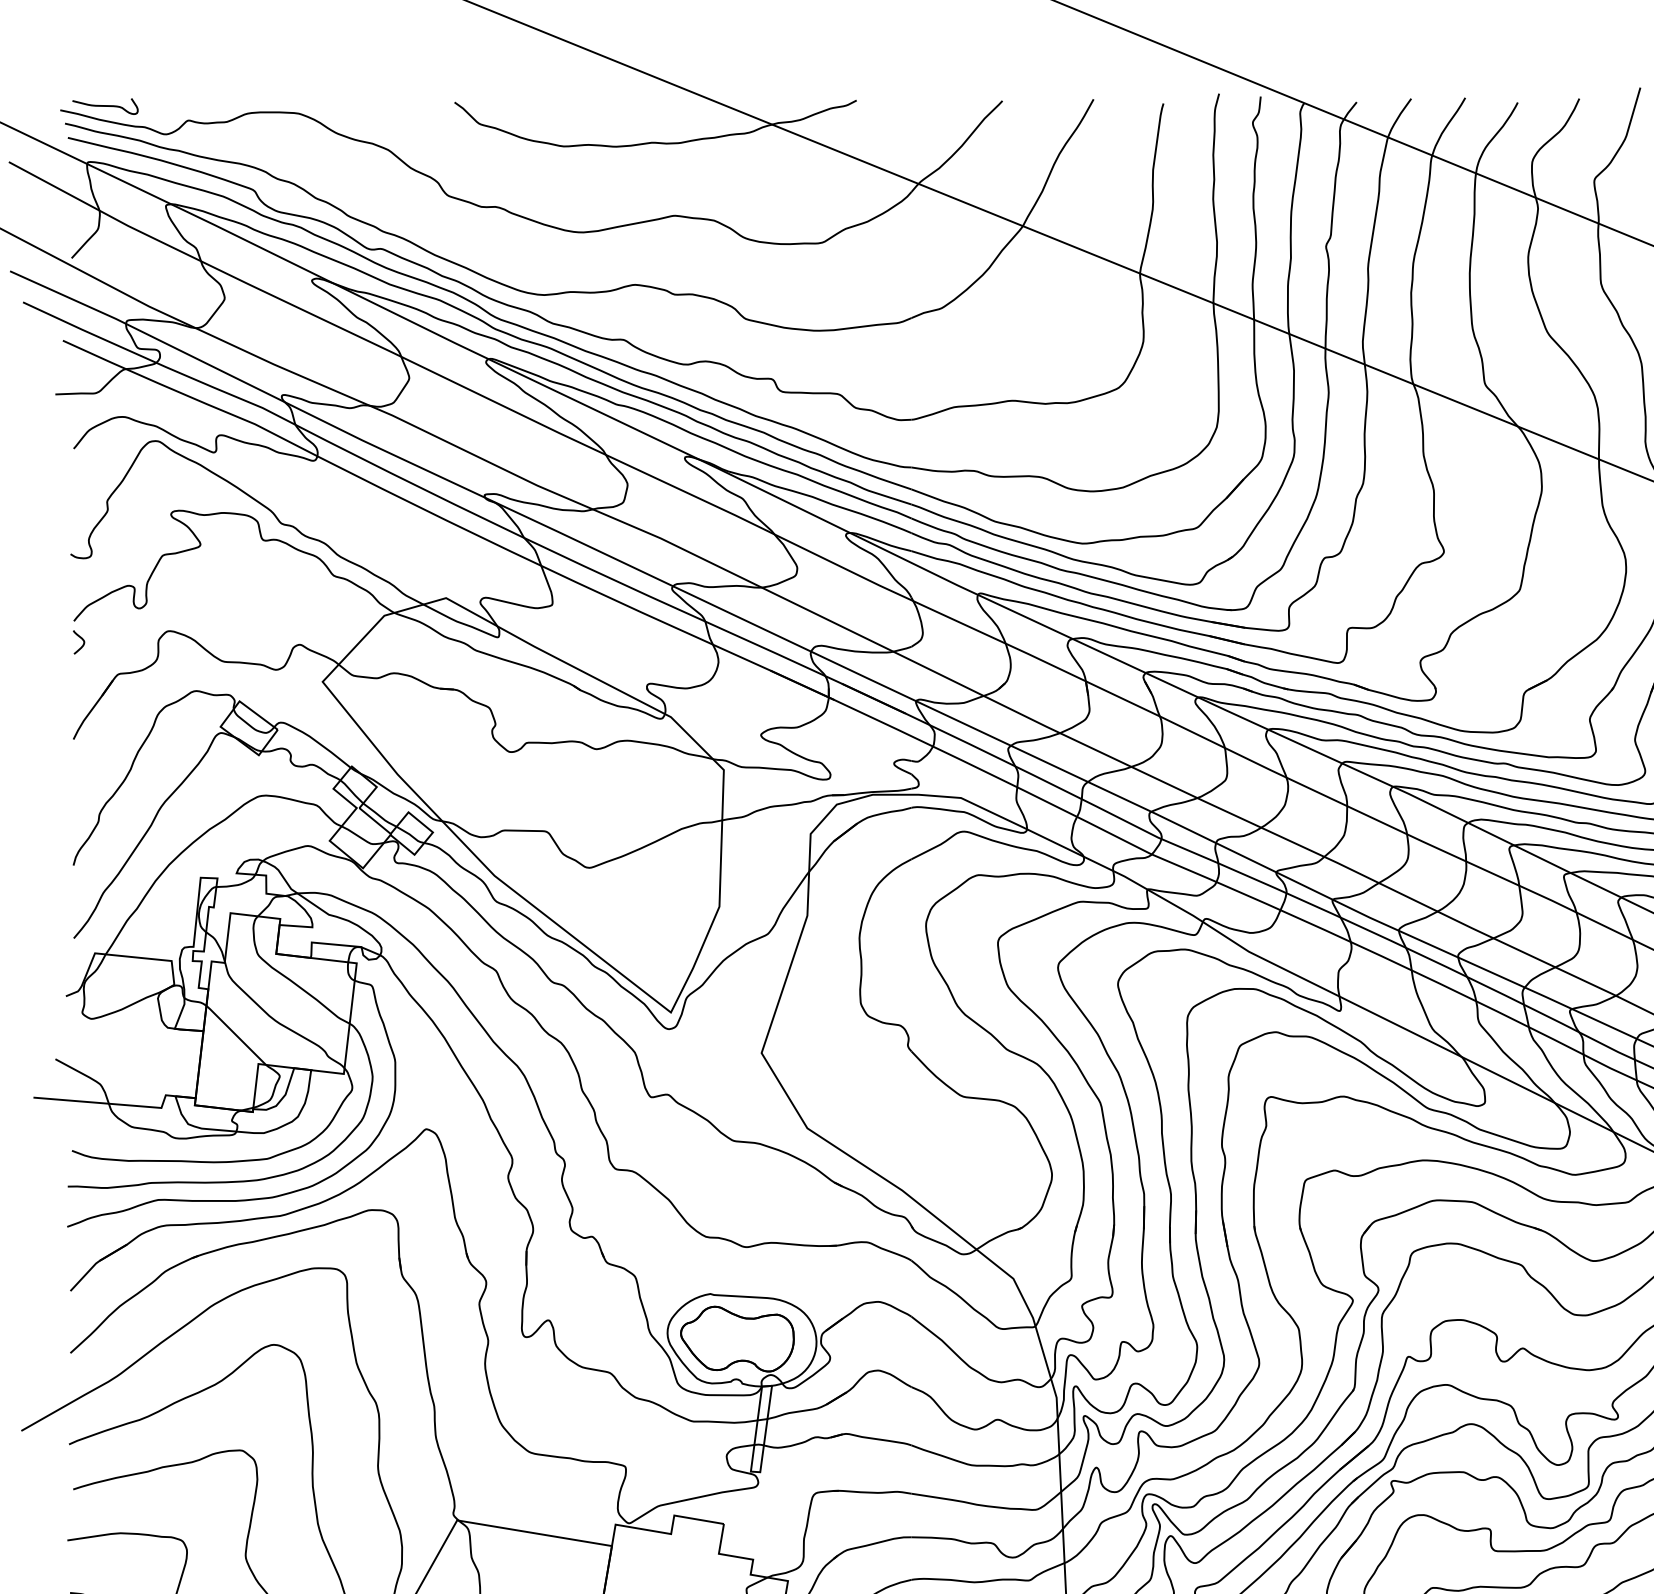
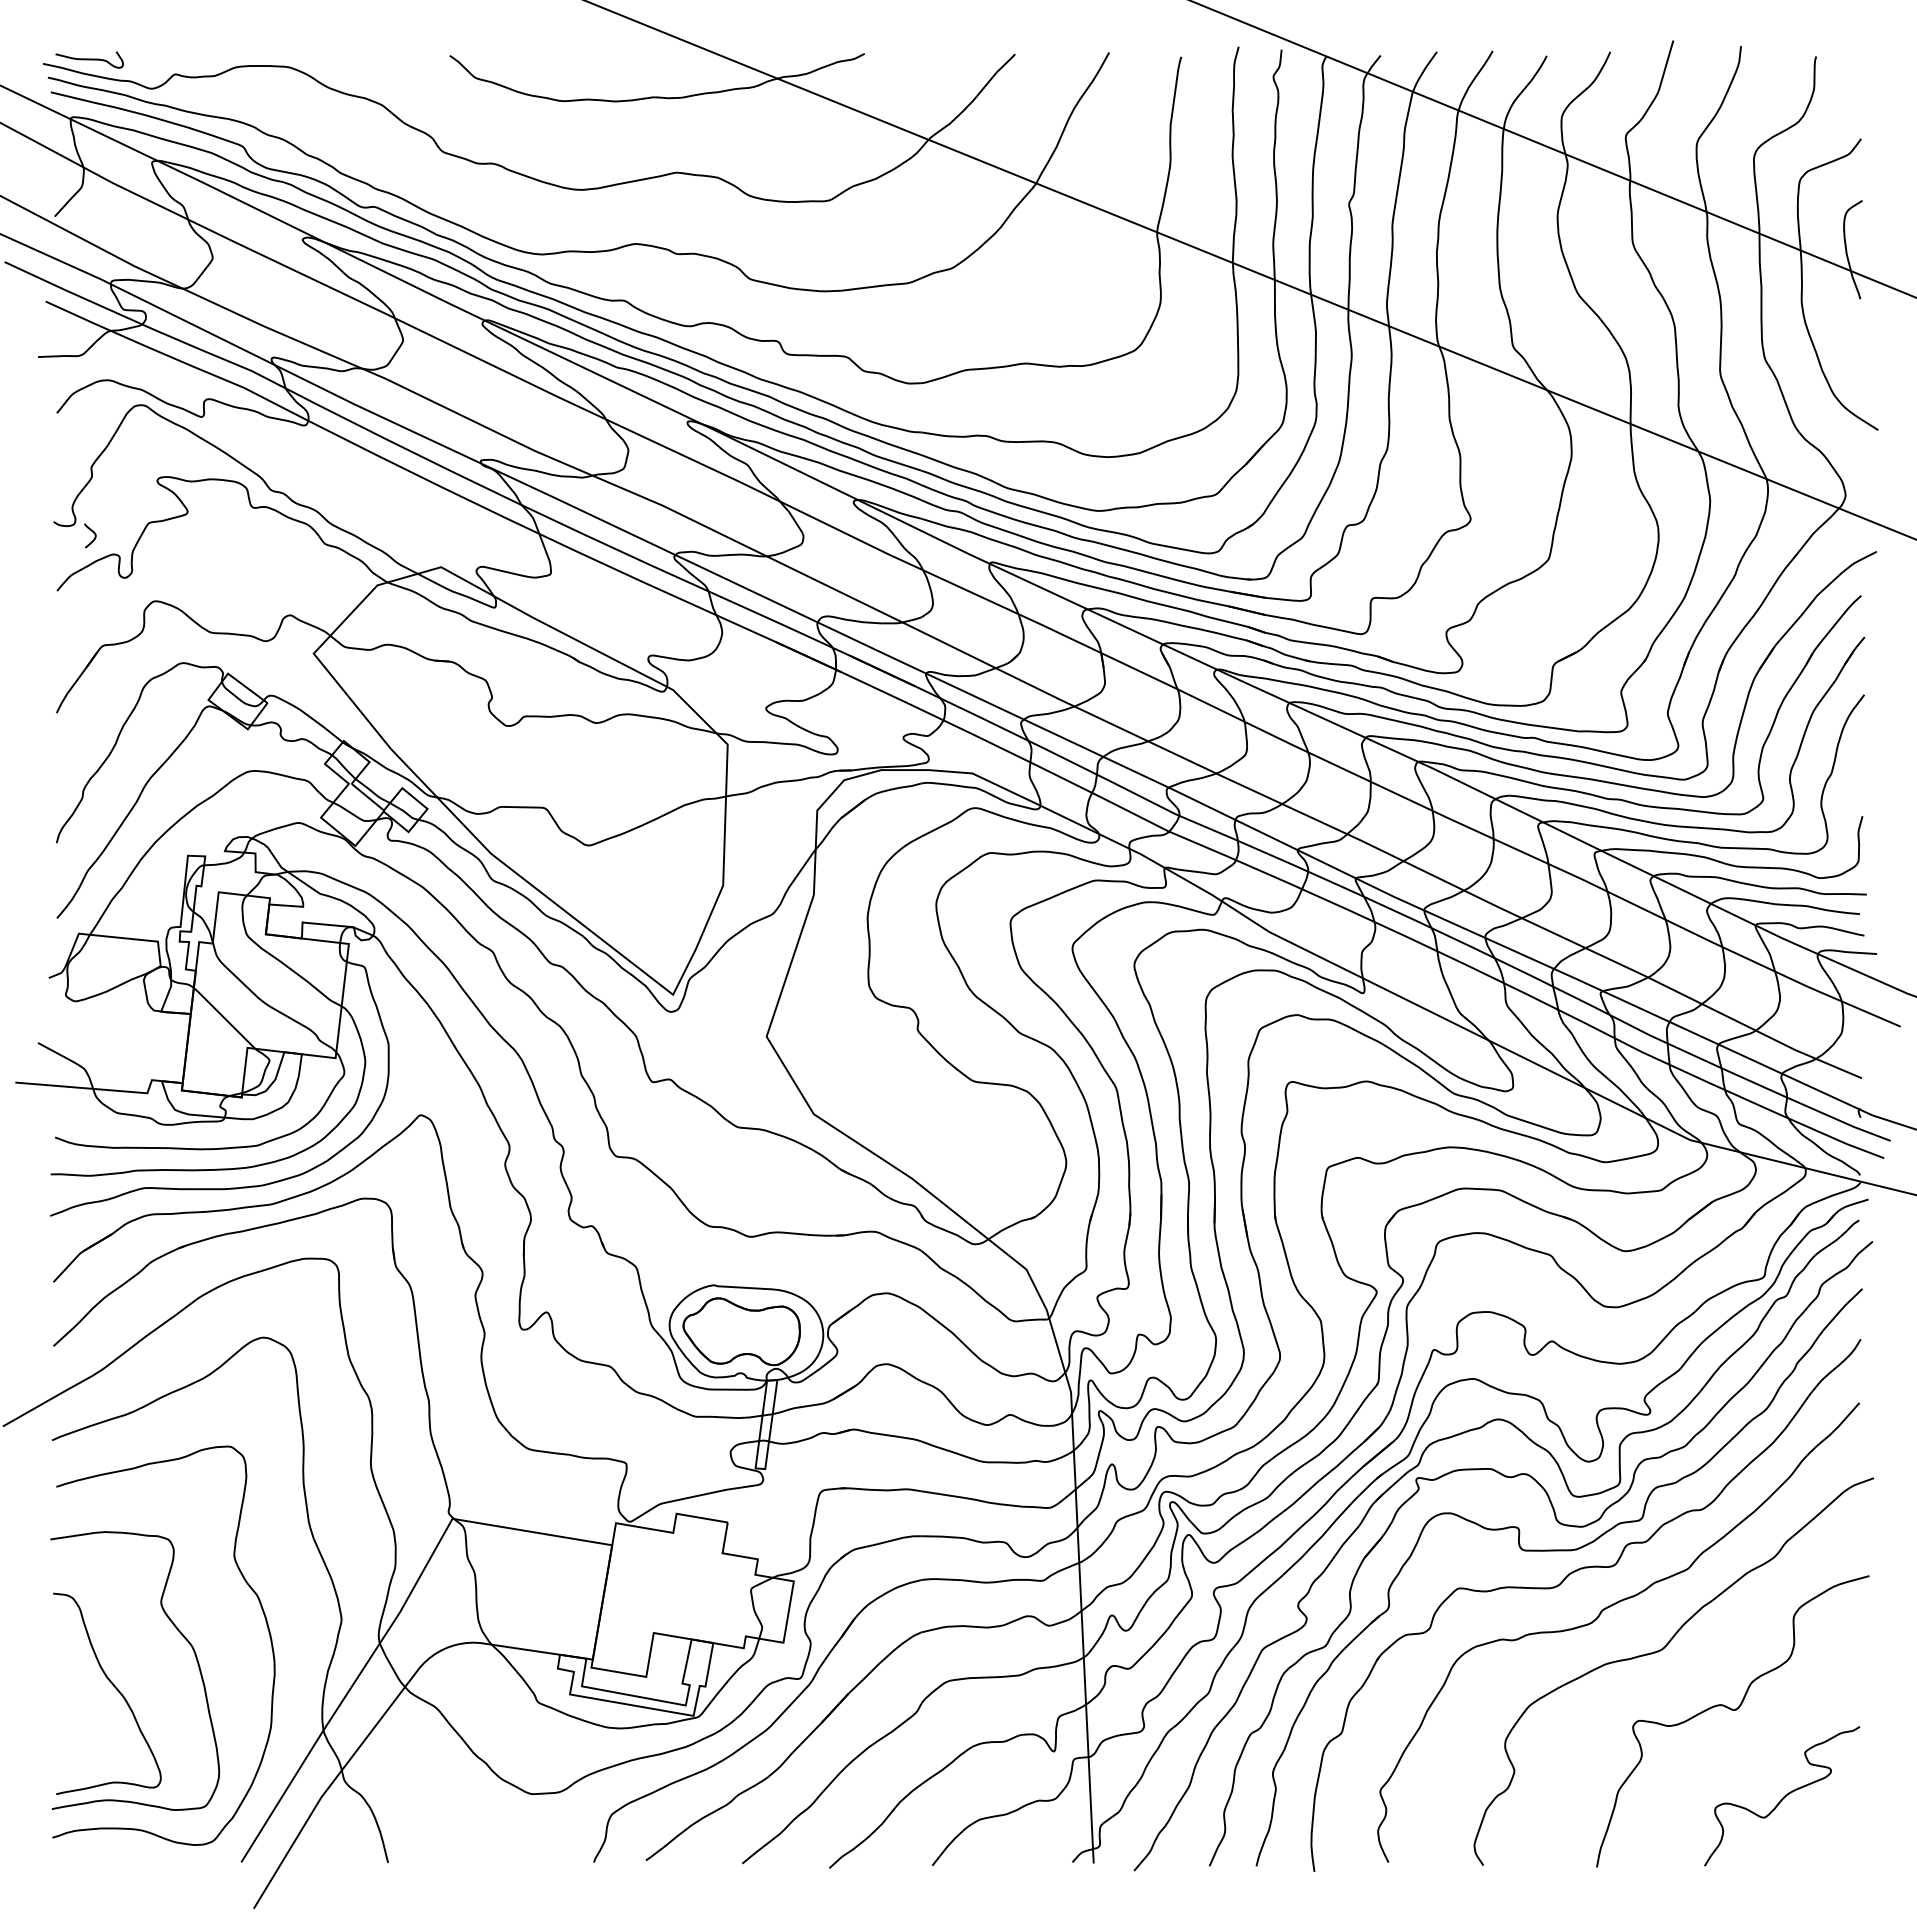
curve: (81, 639) -> (92, 532), moved

